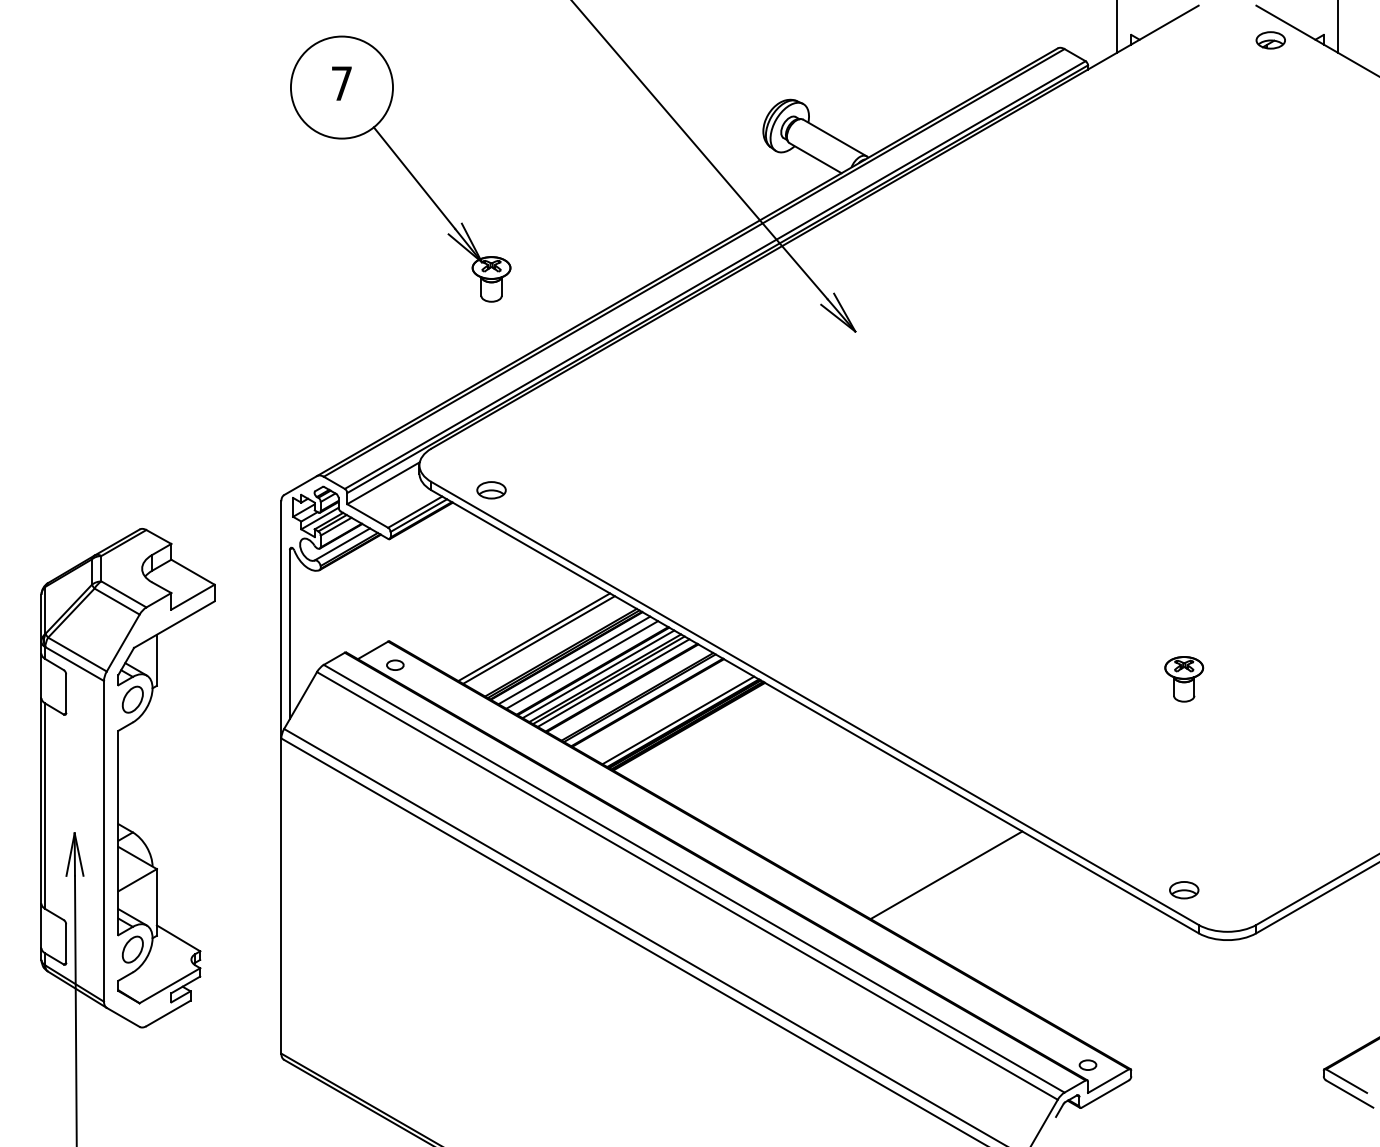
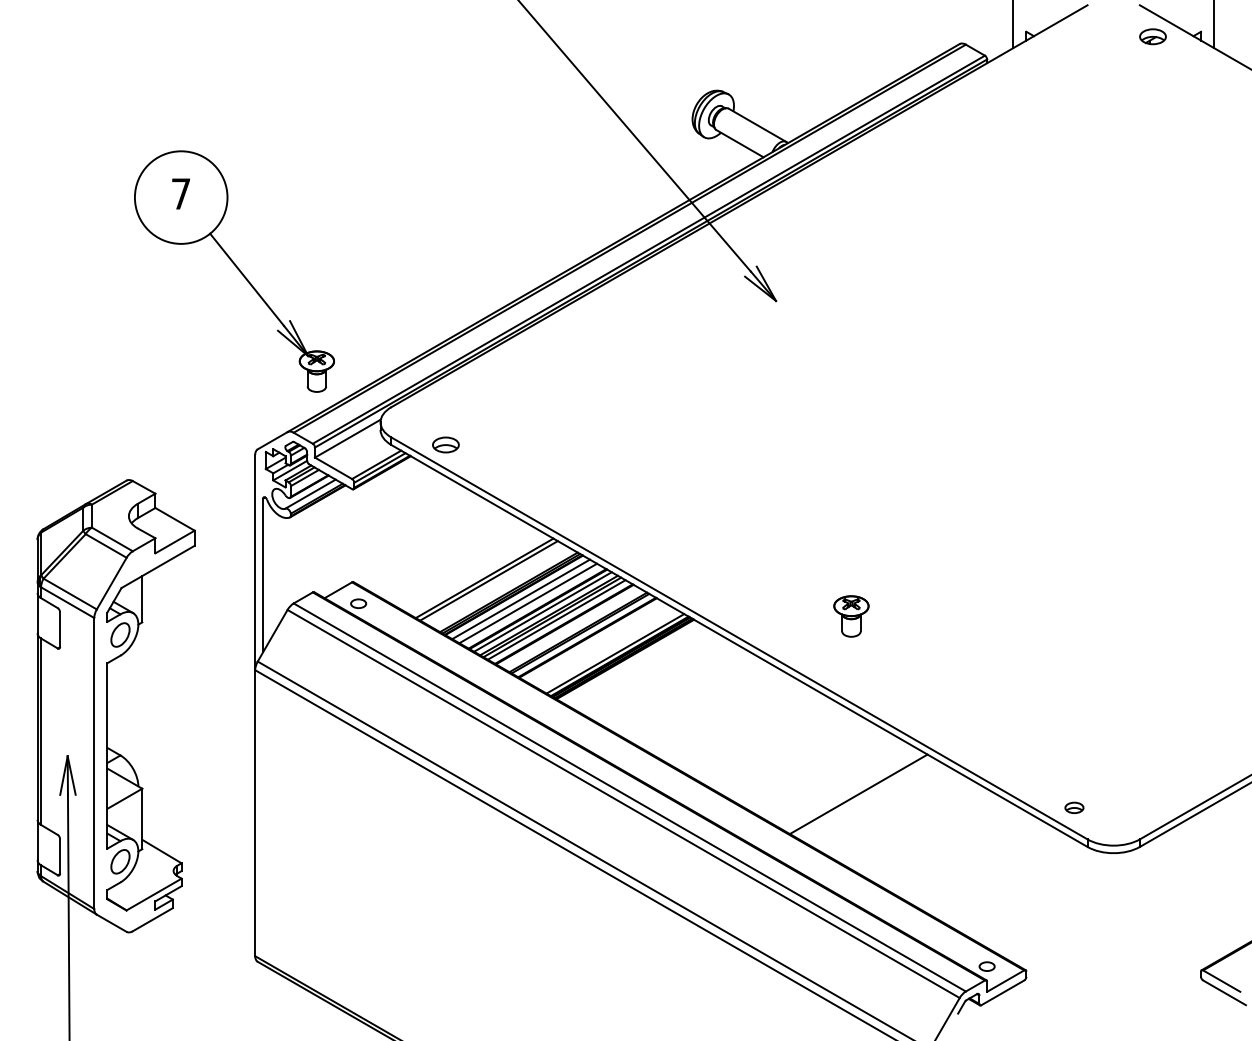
part: (400, 169) -> (234, 271), moved
part: (1184, 679) -> (851, 616), moved
part: (1184, 889) -> (1074, 807), size x0.7

